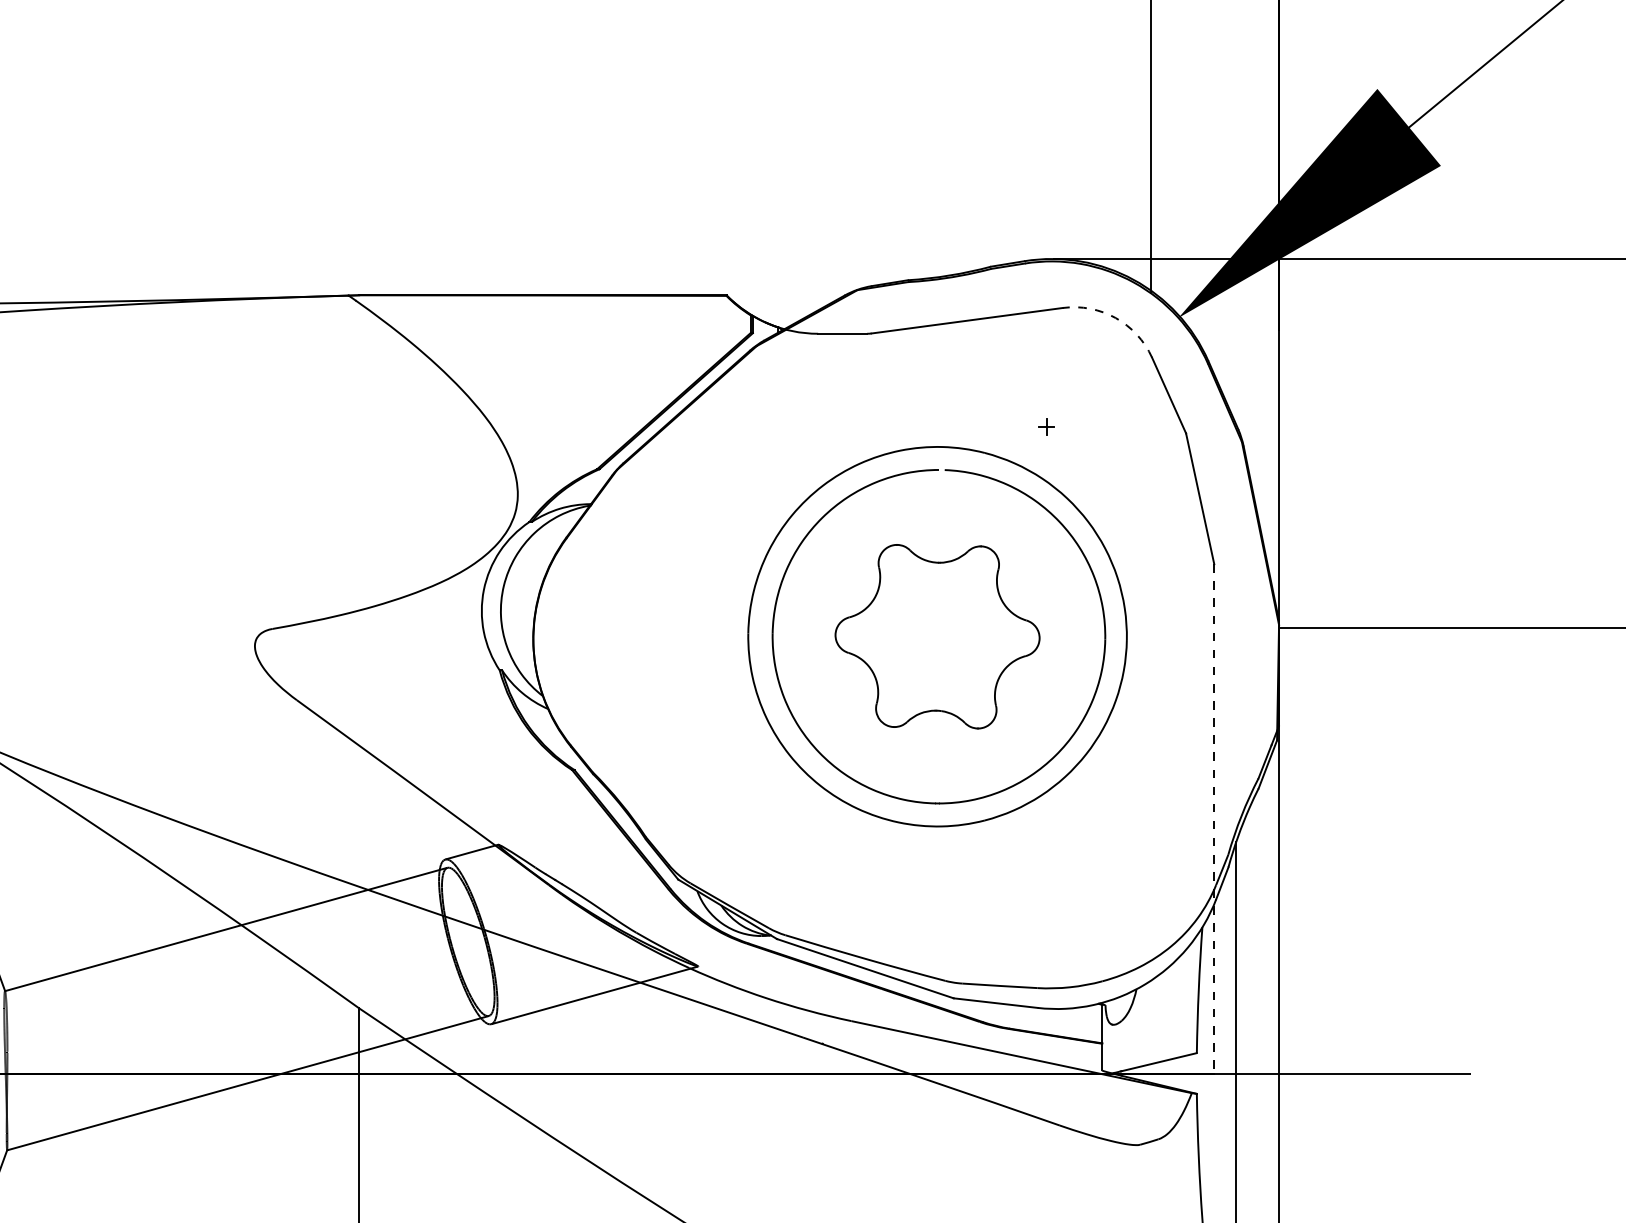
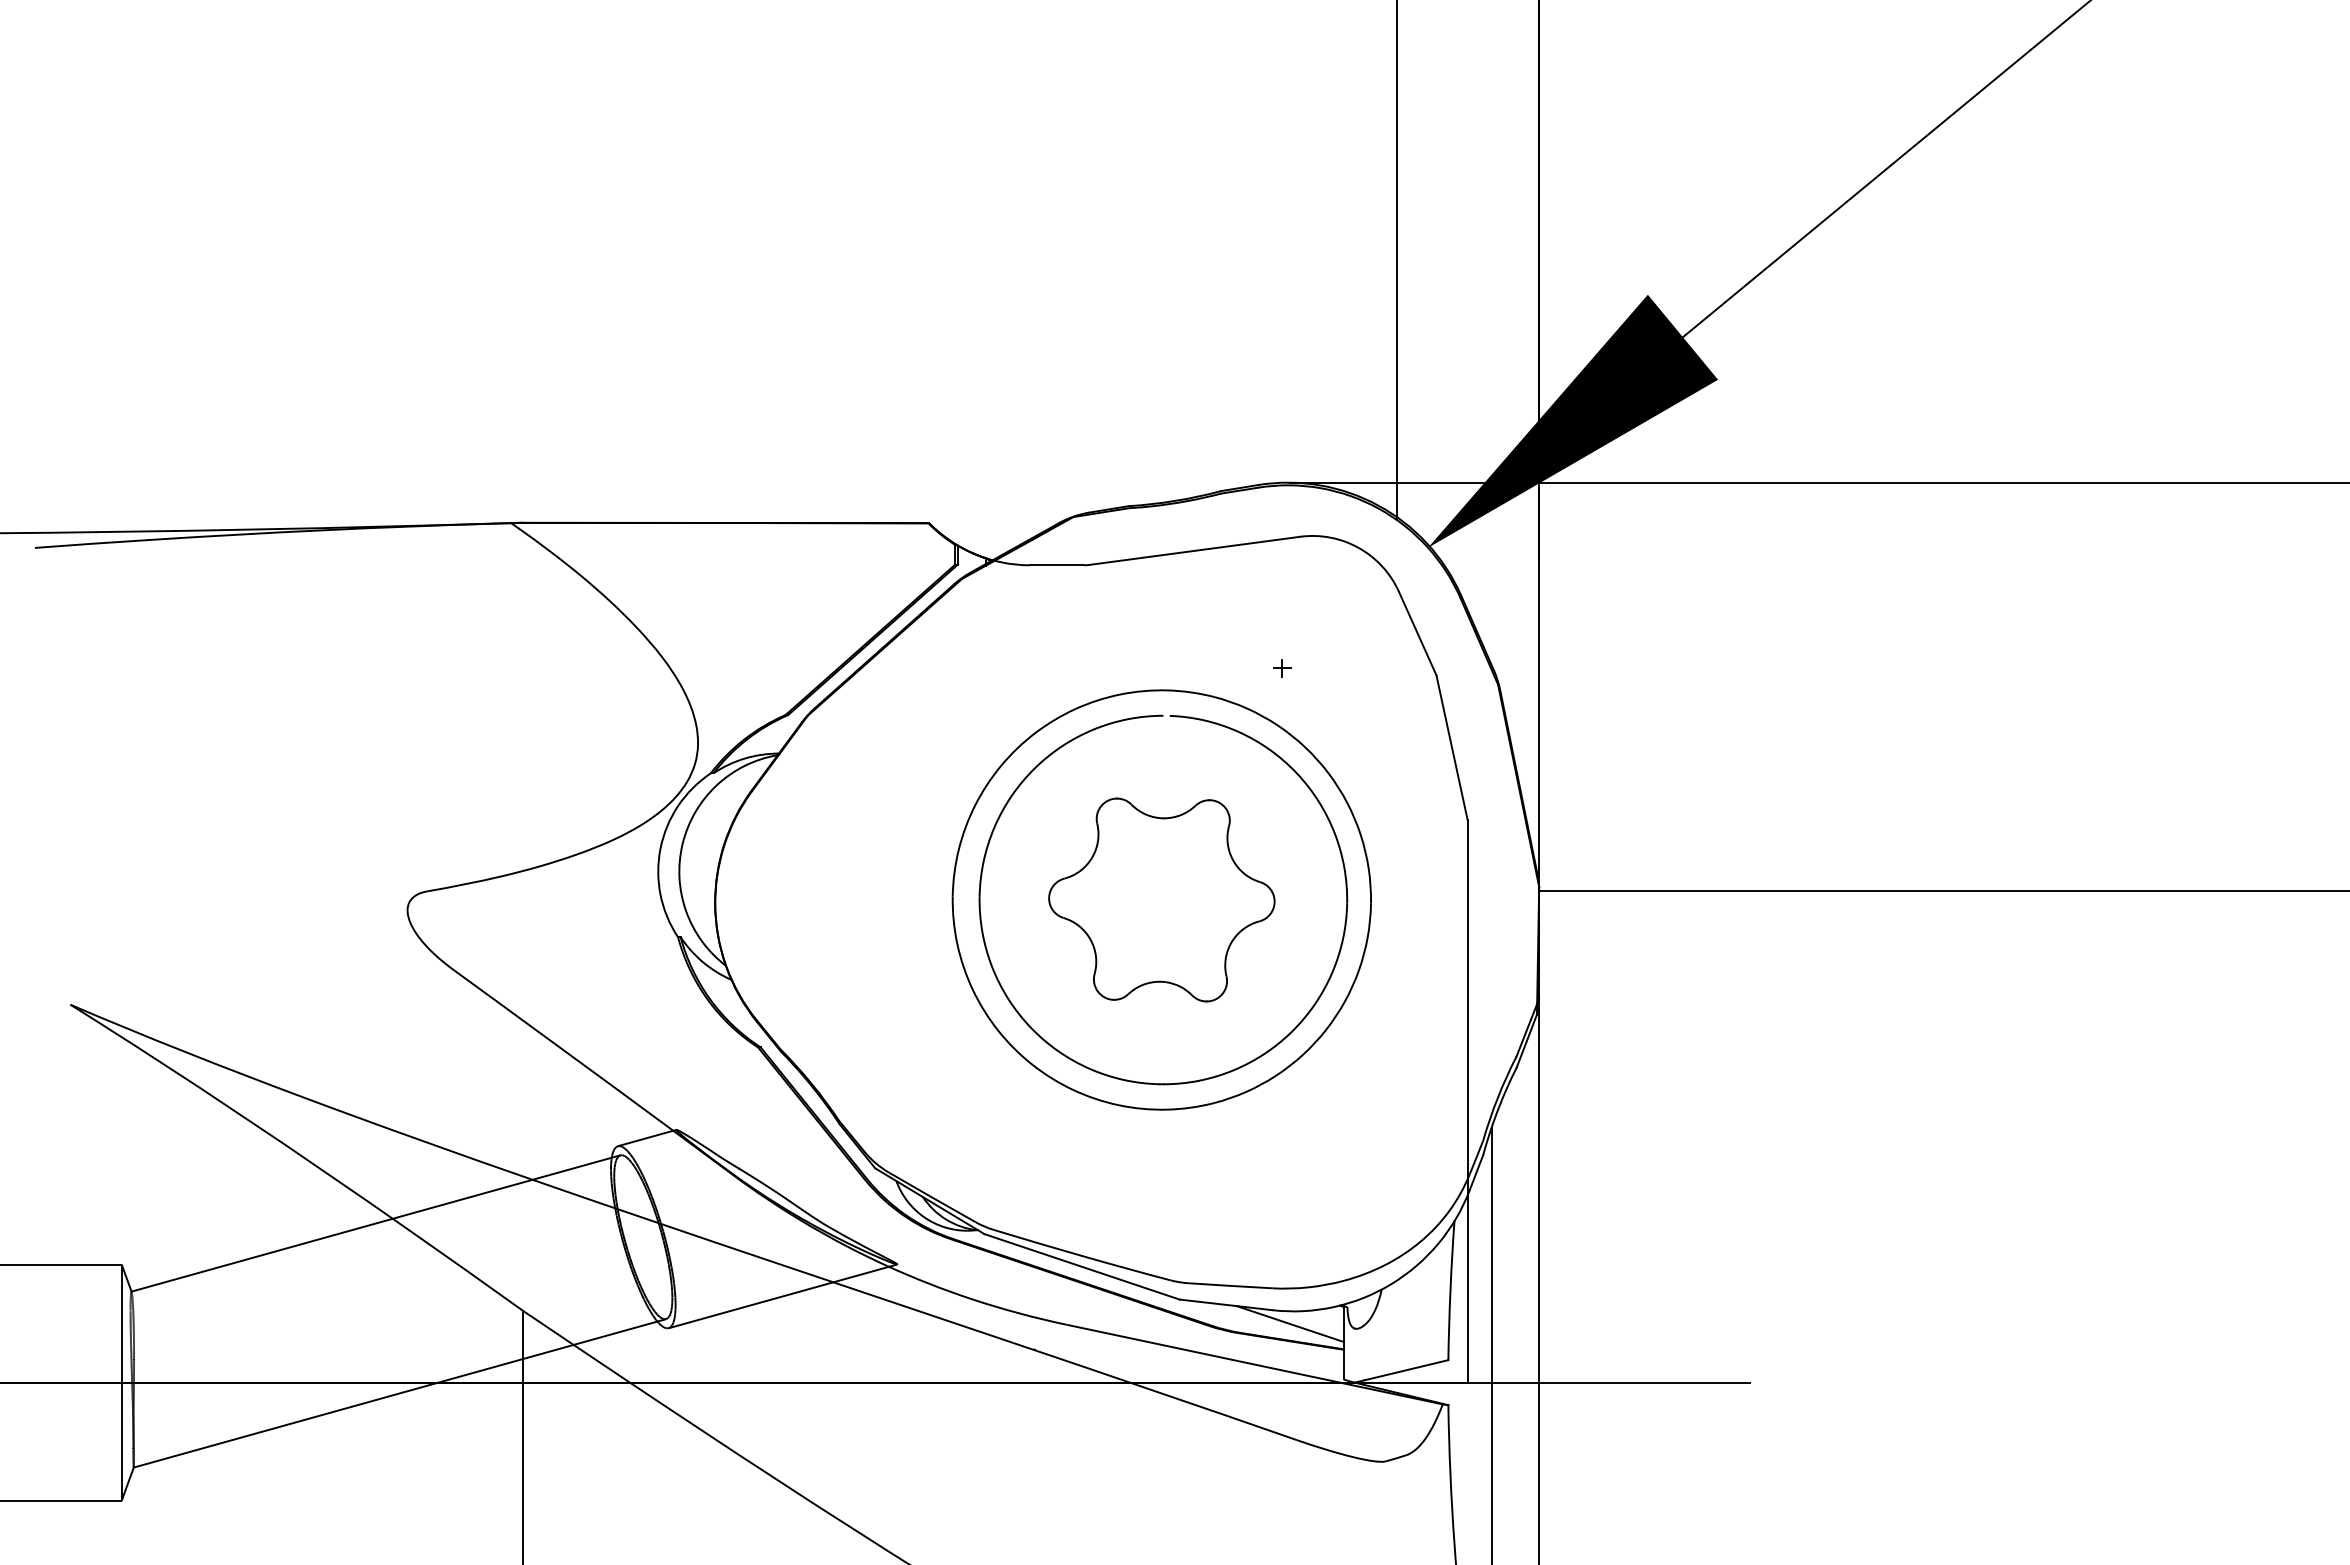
arc: (1115, 317) -> (1358, 547), dashed -> solid
line: (1214, 819) -> (1467, 1101), dashed -> solid
line: (1053, 1020) -> (1290, 1324), added

